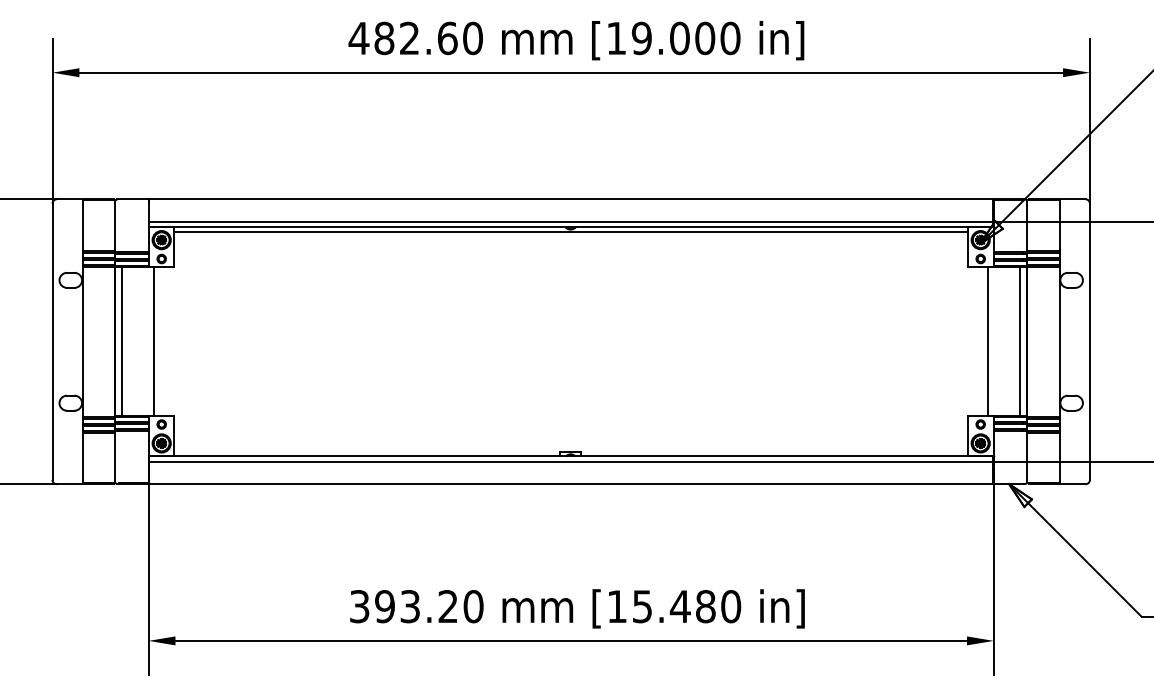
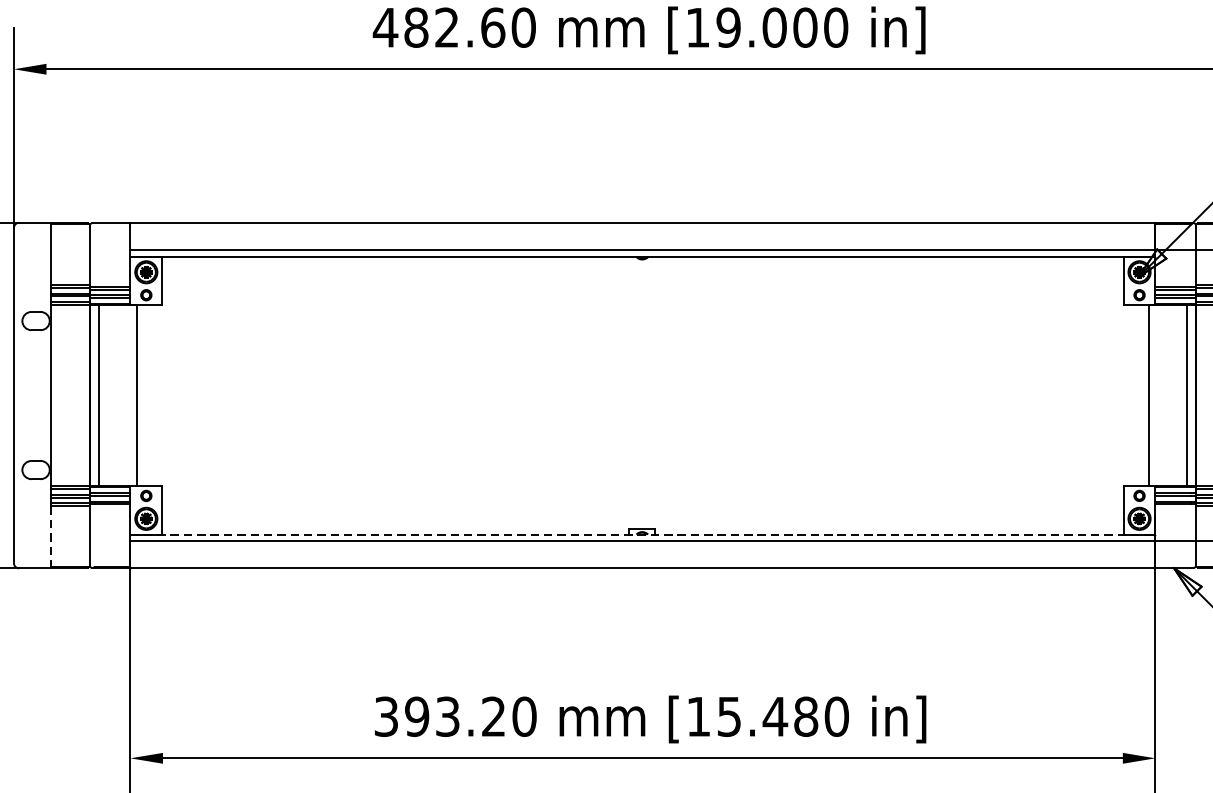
line: (571, 232) -> (643, 263), removed
line: (571, 456) -> (643, 534), solid -> dashed
line: (82, 457) -> (50, 535), solid -> dashed

